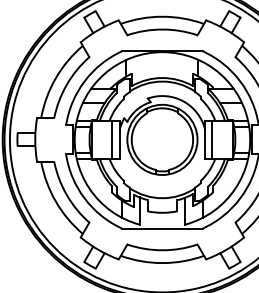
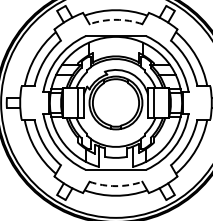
arc: (163, 29) -> (116, 19), solid -> dashed
arc: (163, 250) -> (116, 186), solid -> dashed

